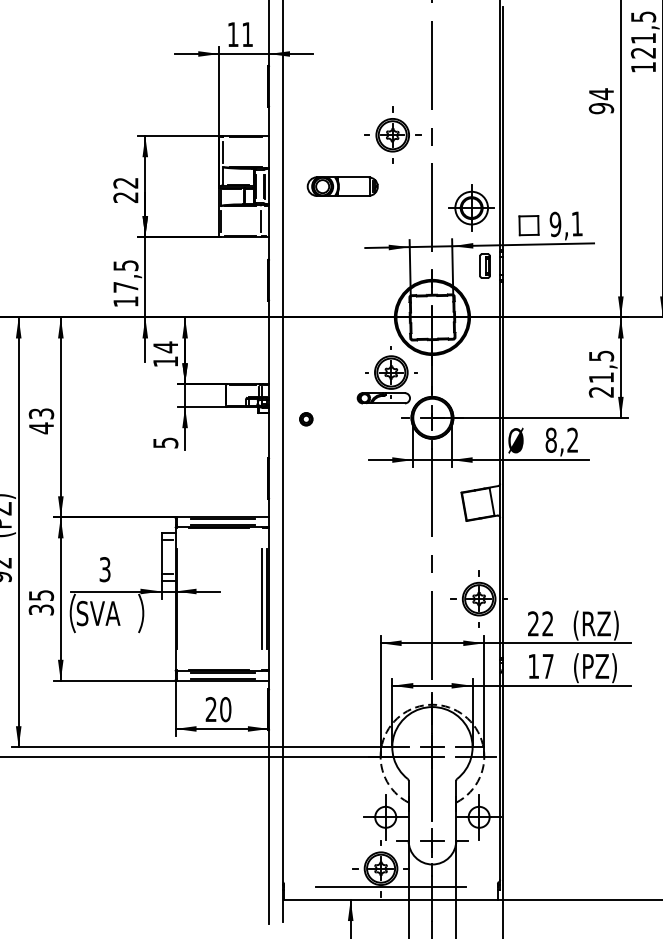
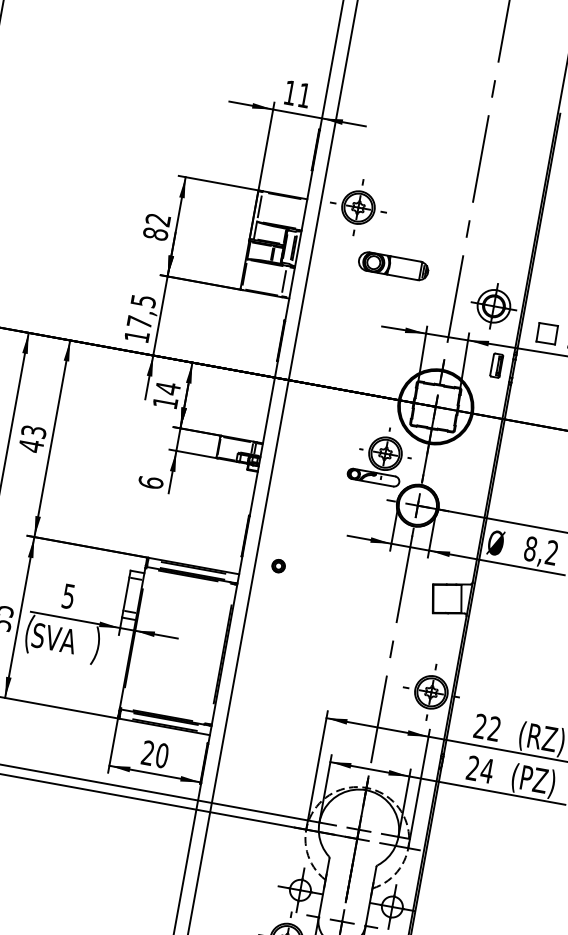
part: (392, 134) -> (358, 206), moved
part: (342, 186) -> (393, 266), moved
text: (125, 197) -> (155, 233), 22 -> 82
part: (306, 419) -> (278, 566), moved
text: (165, 442) -> (150, 482), 5 -> 6
text: (105, 569) -> (69, 596), 3 -> 5
line: (261, 598) -> (217, 652), removed
text: (541, 665) -> (480, 768), 17 -> 24

